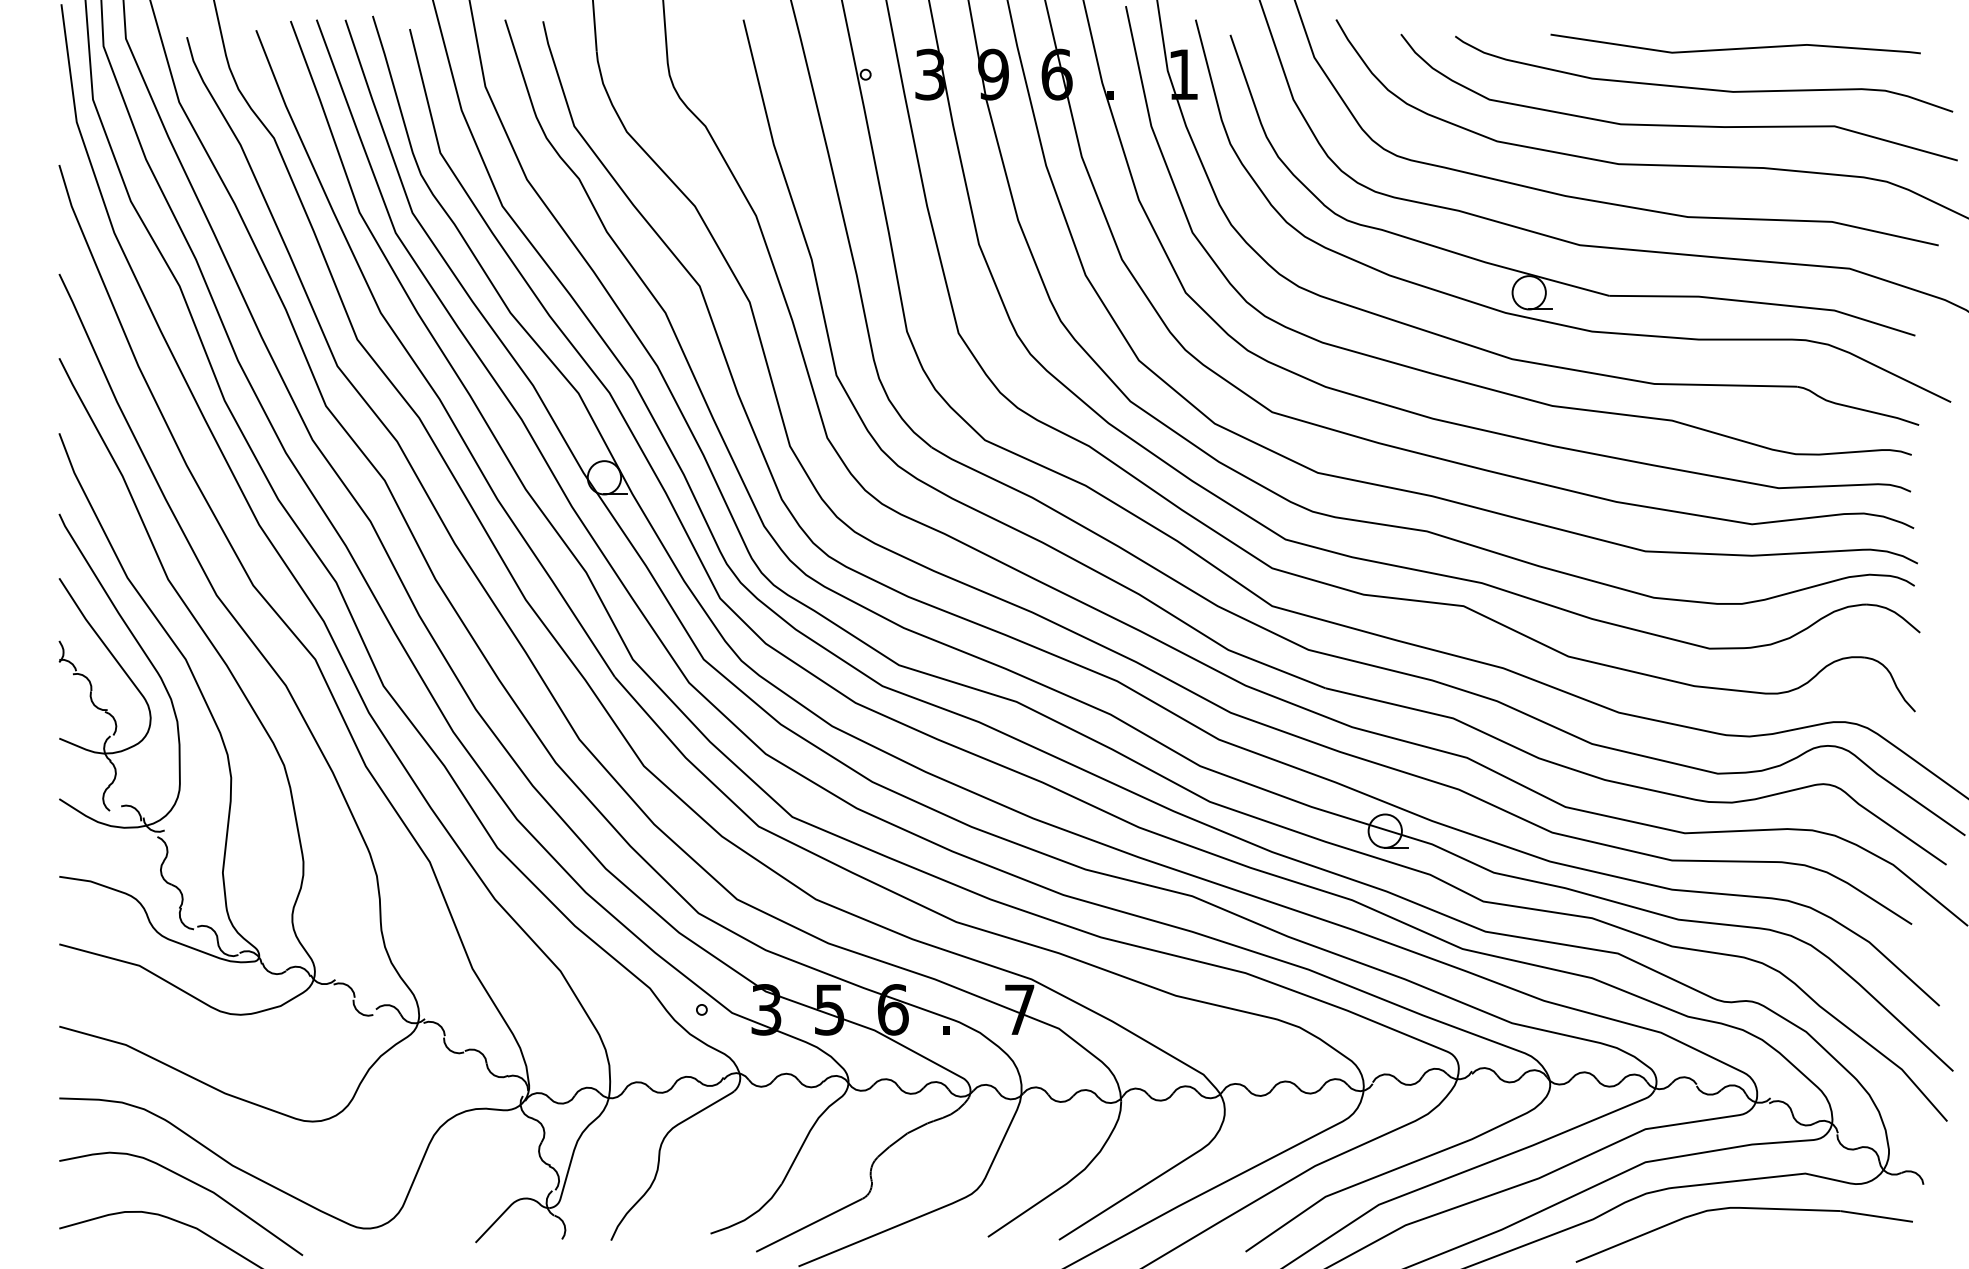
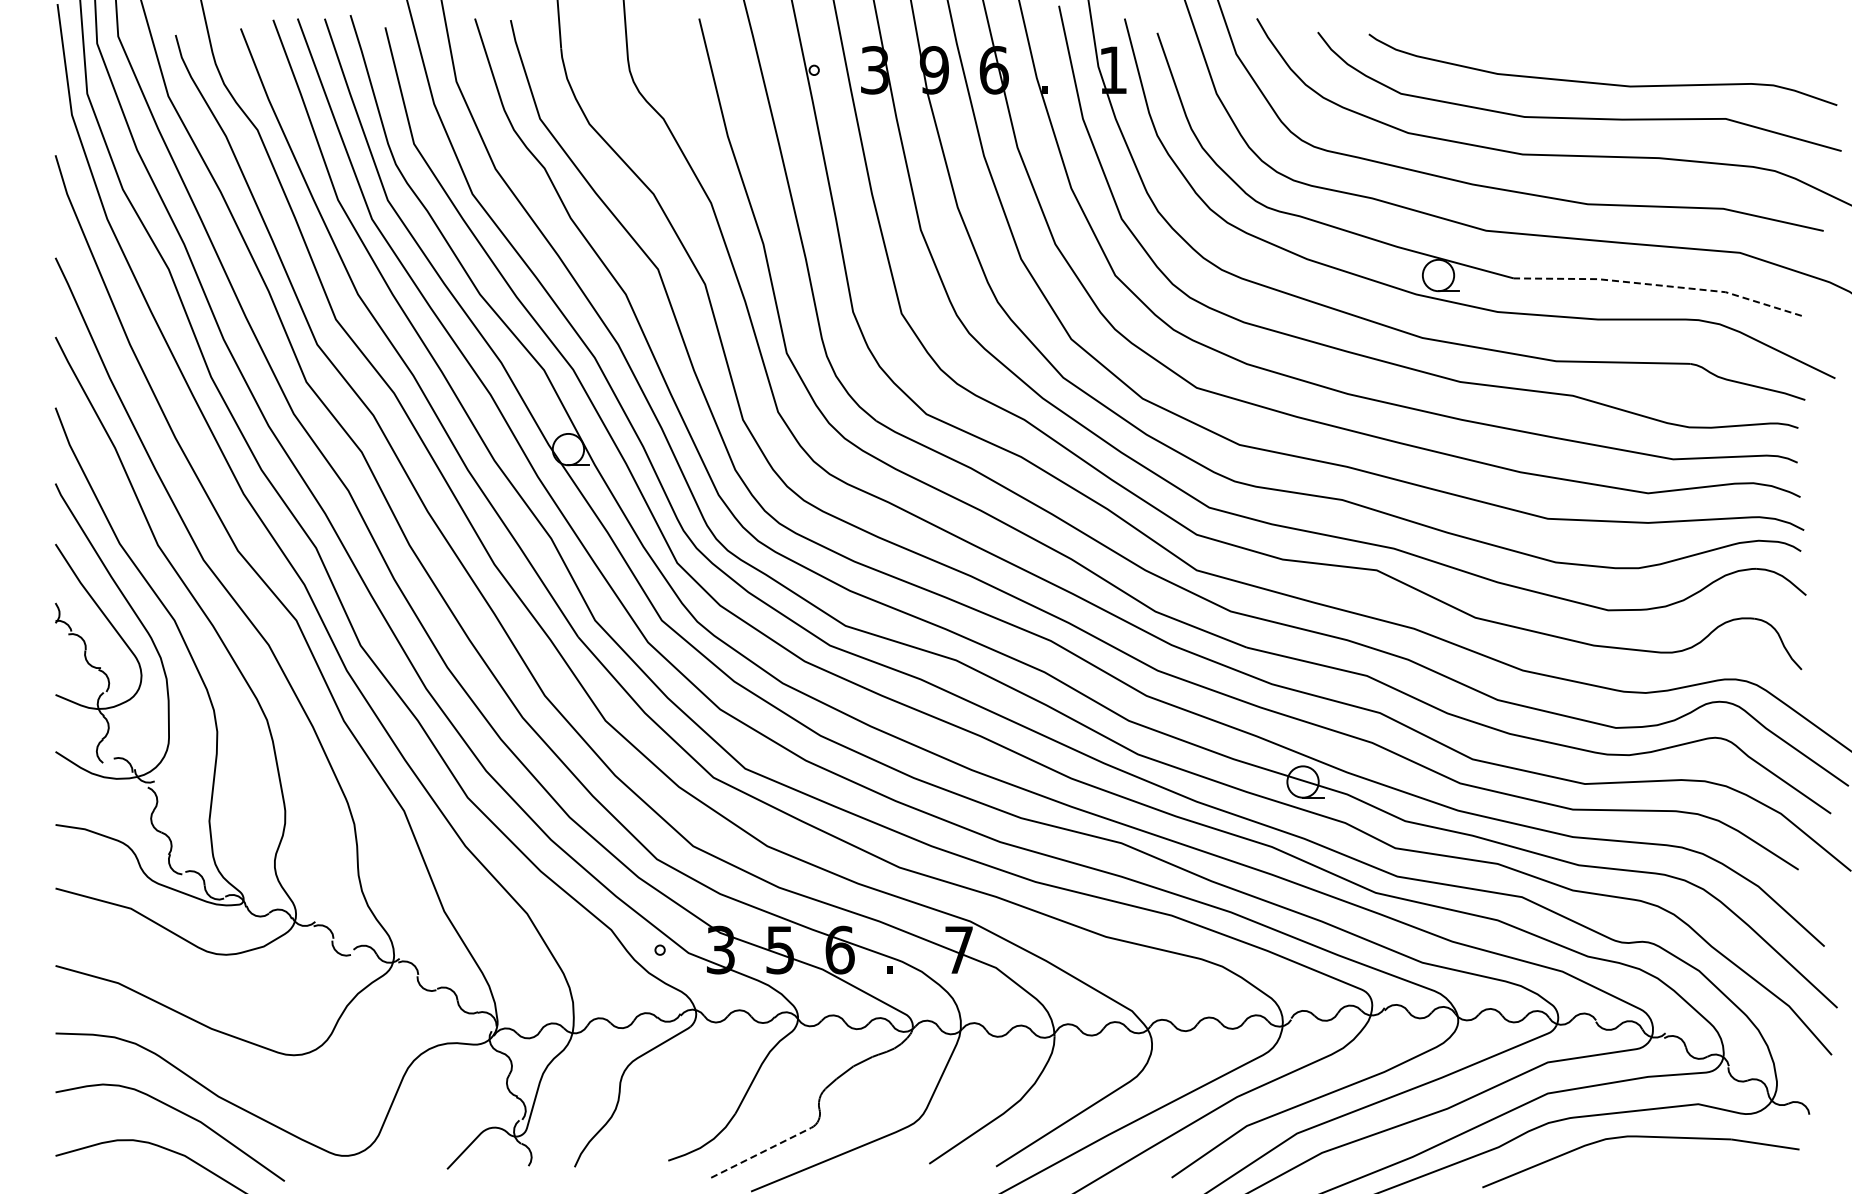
line: (1735, 48) -> (1632, 45), removed
line: (1764, 303) -> (1659, 285), solid -> dashed
line: (809, 1224) -> (761, 1152), solid -> dashed

